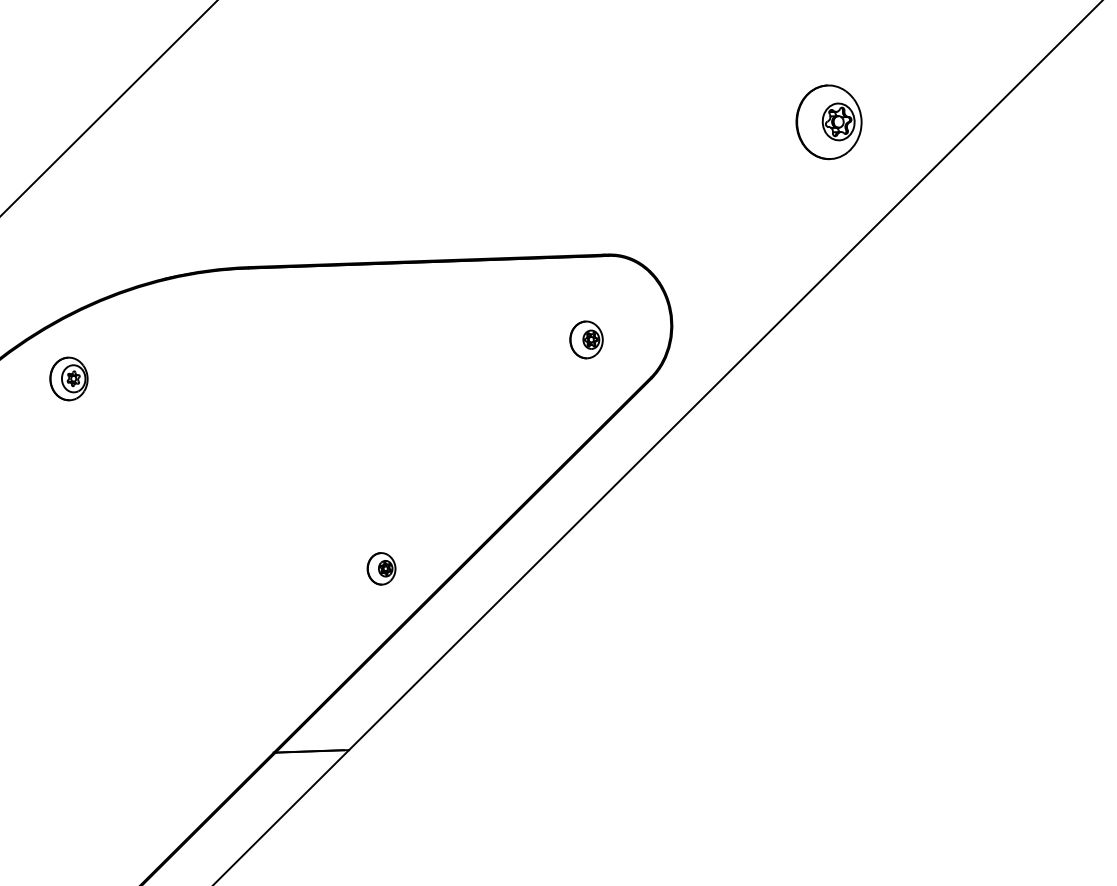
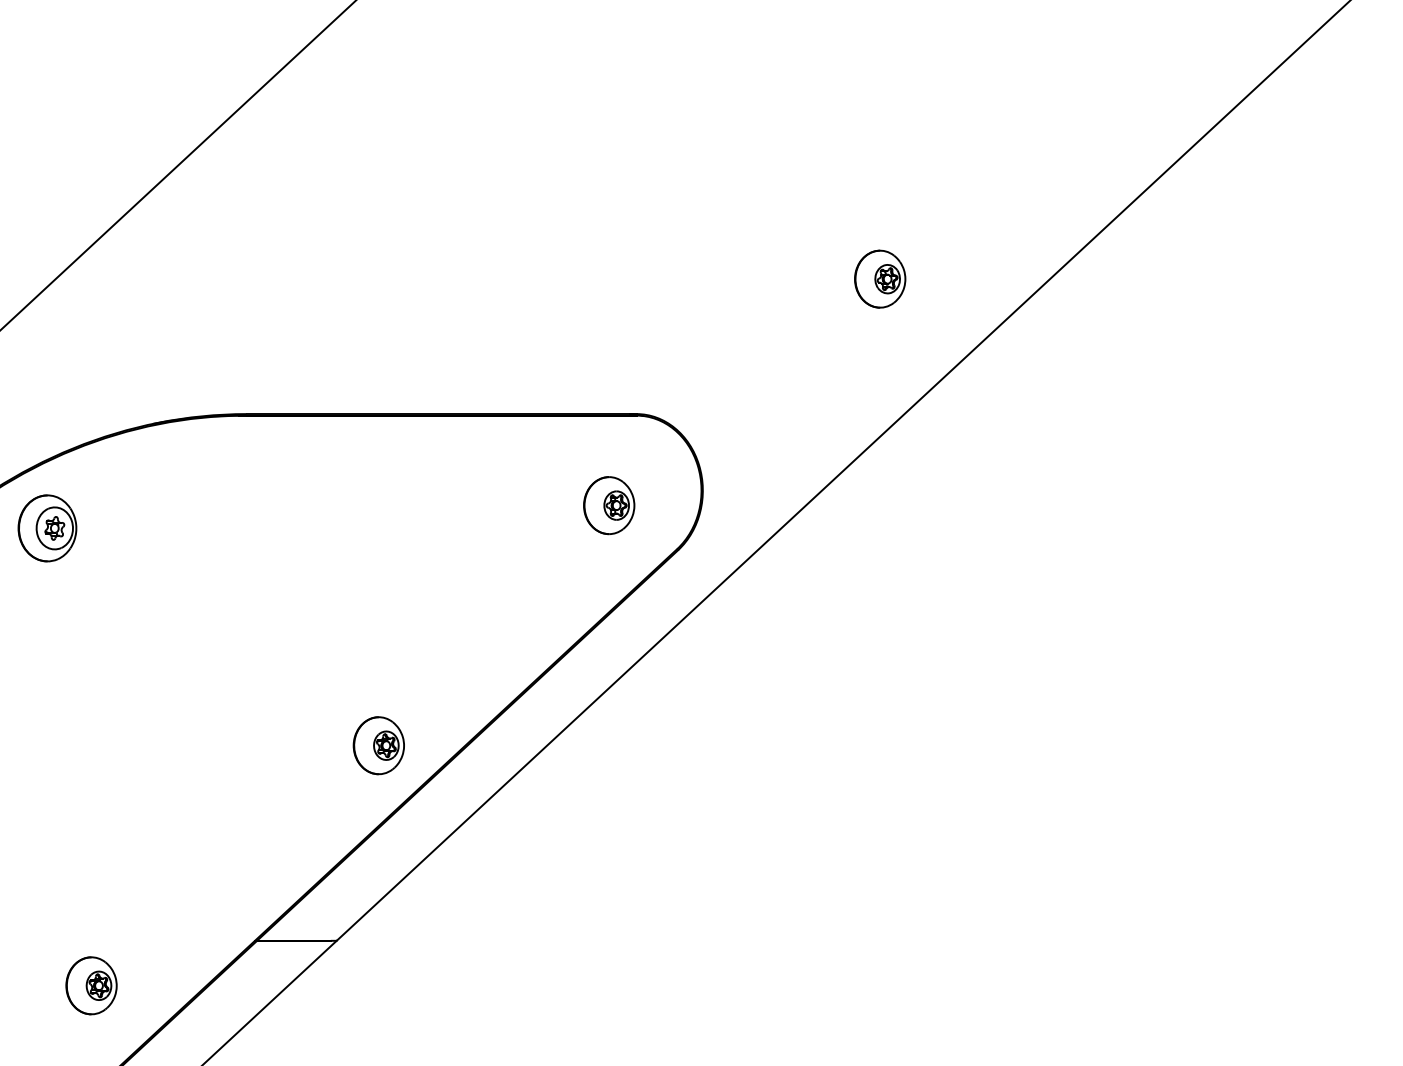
part: (829, 121) -> (880, 278), size x0.71
part: (586, 339) -> (609, 505), size x1.43
part: (68, 379) -> (47, 528), size x1.43
part: (381, 568) -> (378, 745), size x1.67
part: (124, 799) -> (91, 985), added

